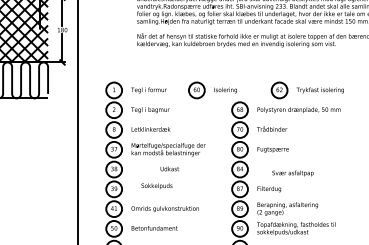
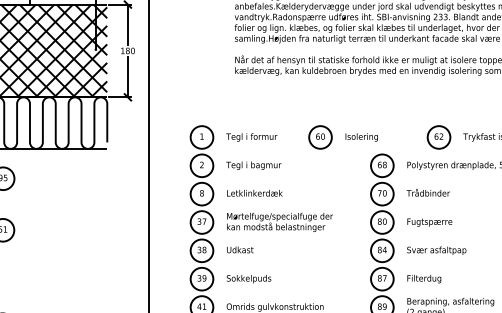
text: (169, 168) -> (239, 249), moved
text: (292, 173) -> (436, 250), moved
text: (156, 186) -> (248, 279), moved

